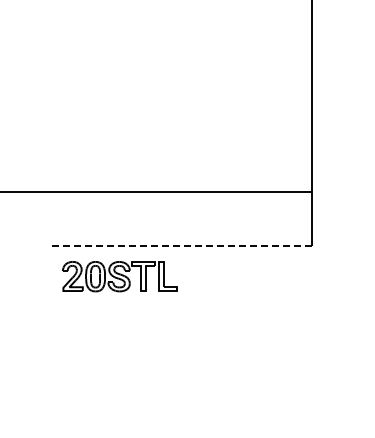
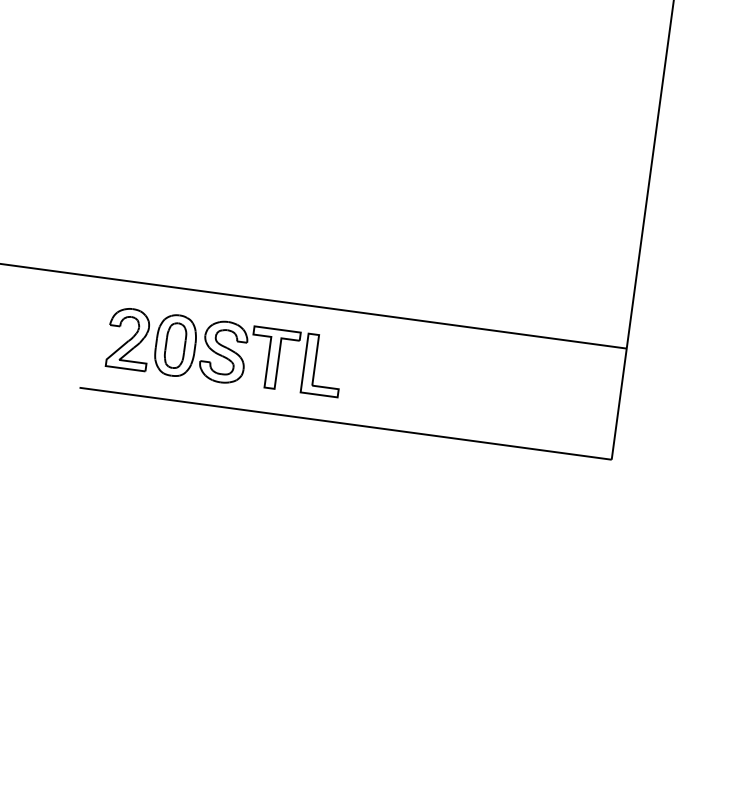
line: (182, 246) -> (345, 424), dashed -> solid
part: (119, 276) -> (224, 351), moved

